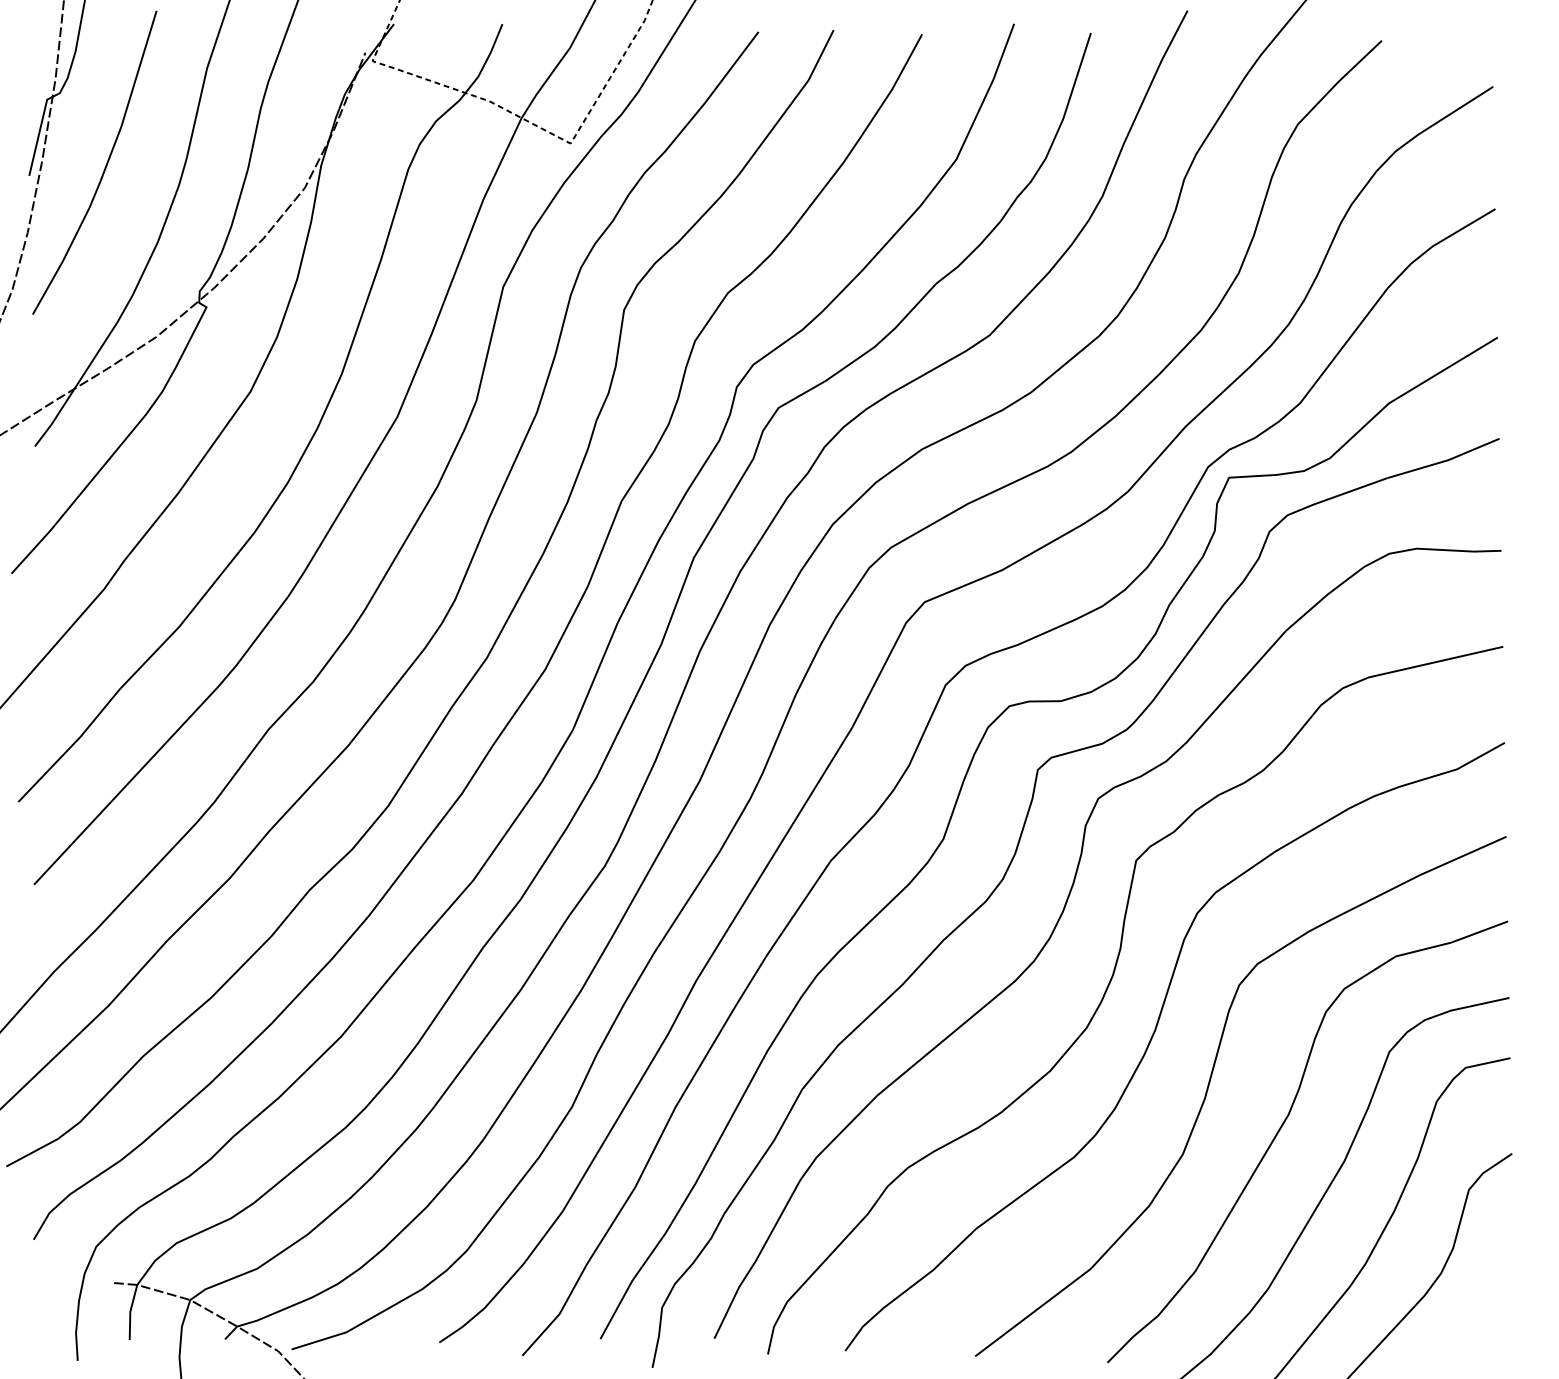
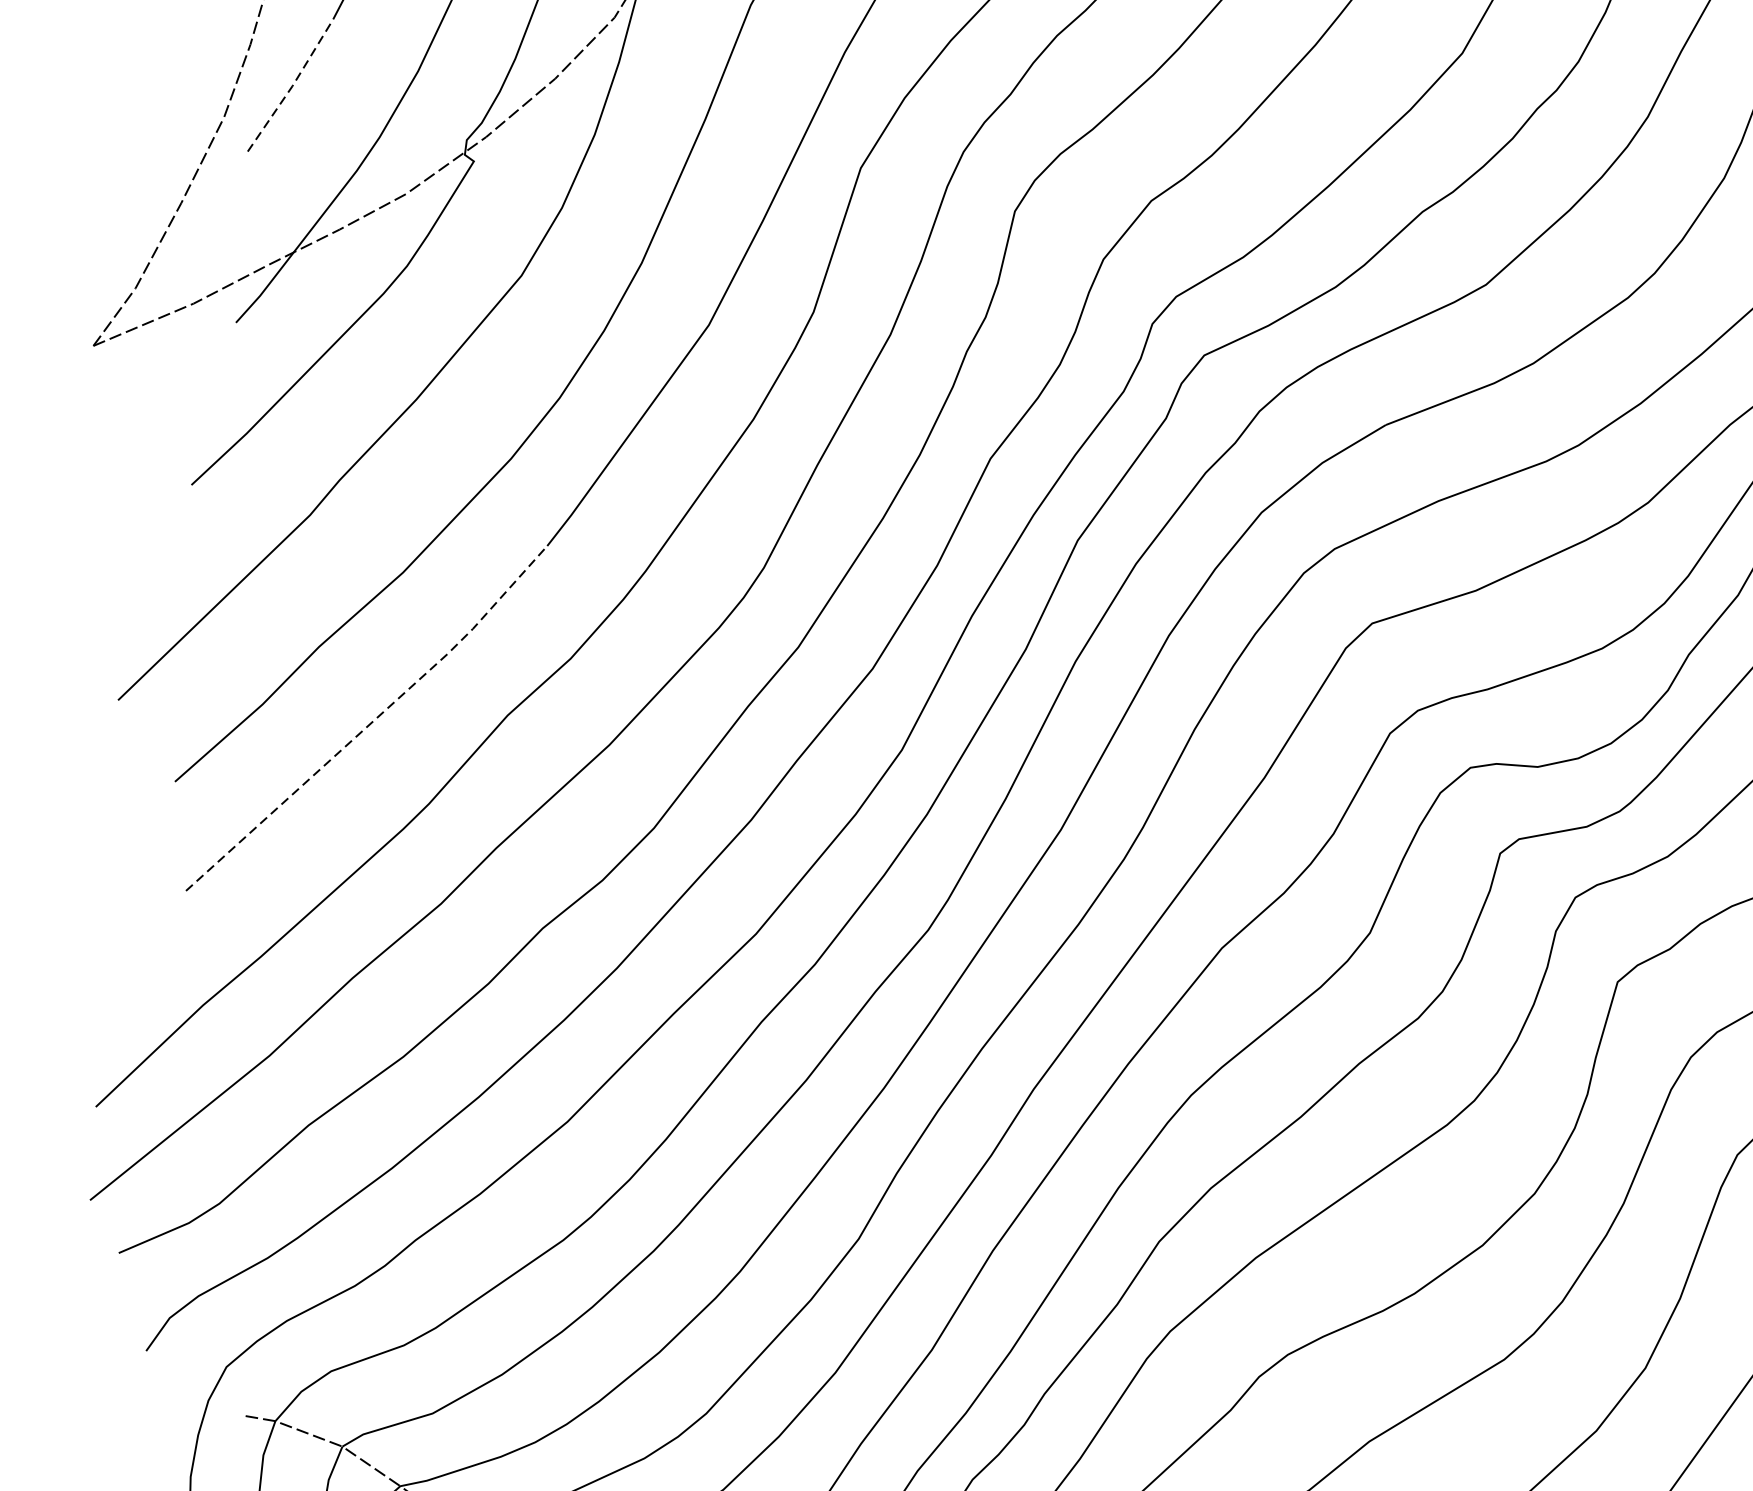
line: (62, 261) -> (292, 86), solid -> dashed
line: (166, 742) -> (373, 721), solid -> dashed

